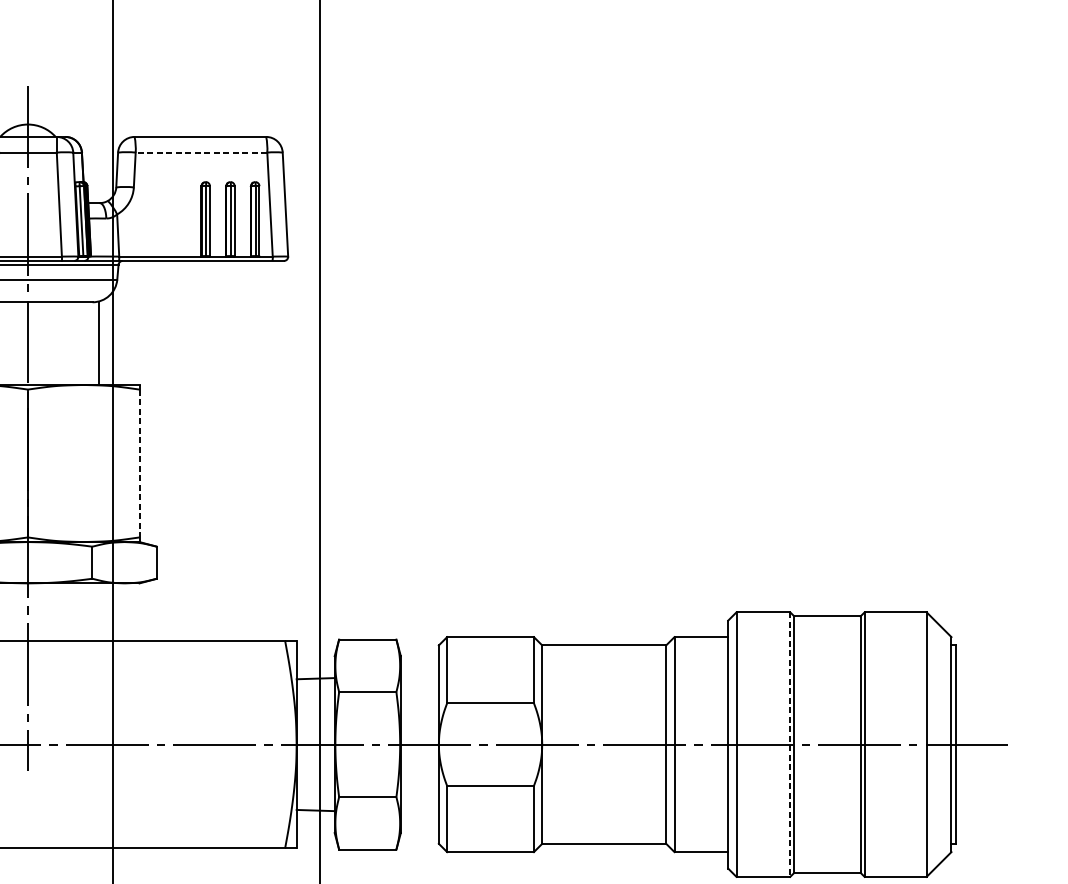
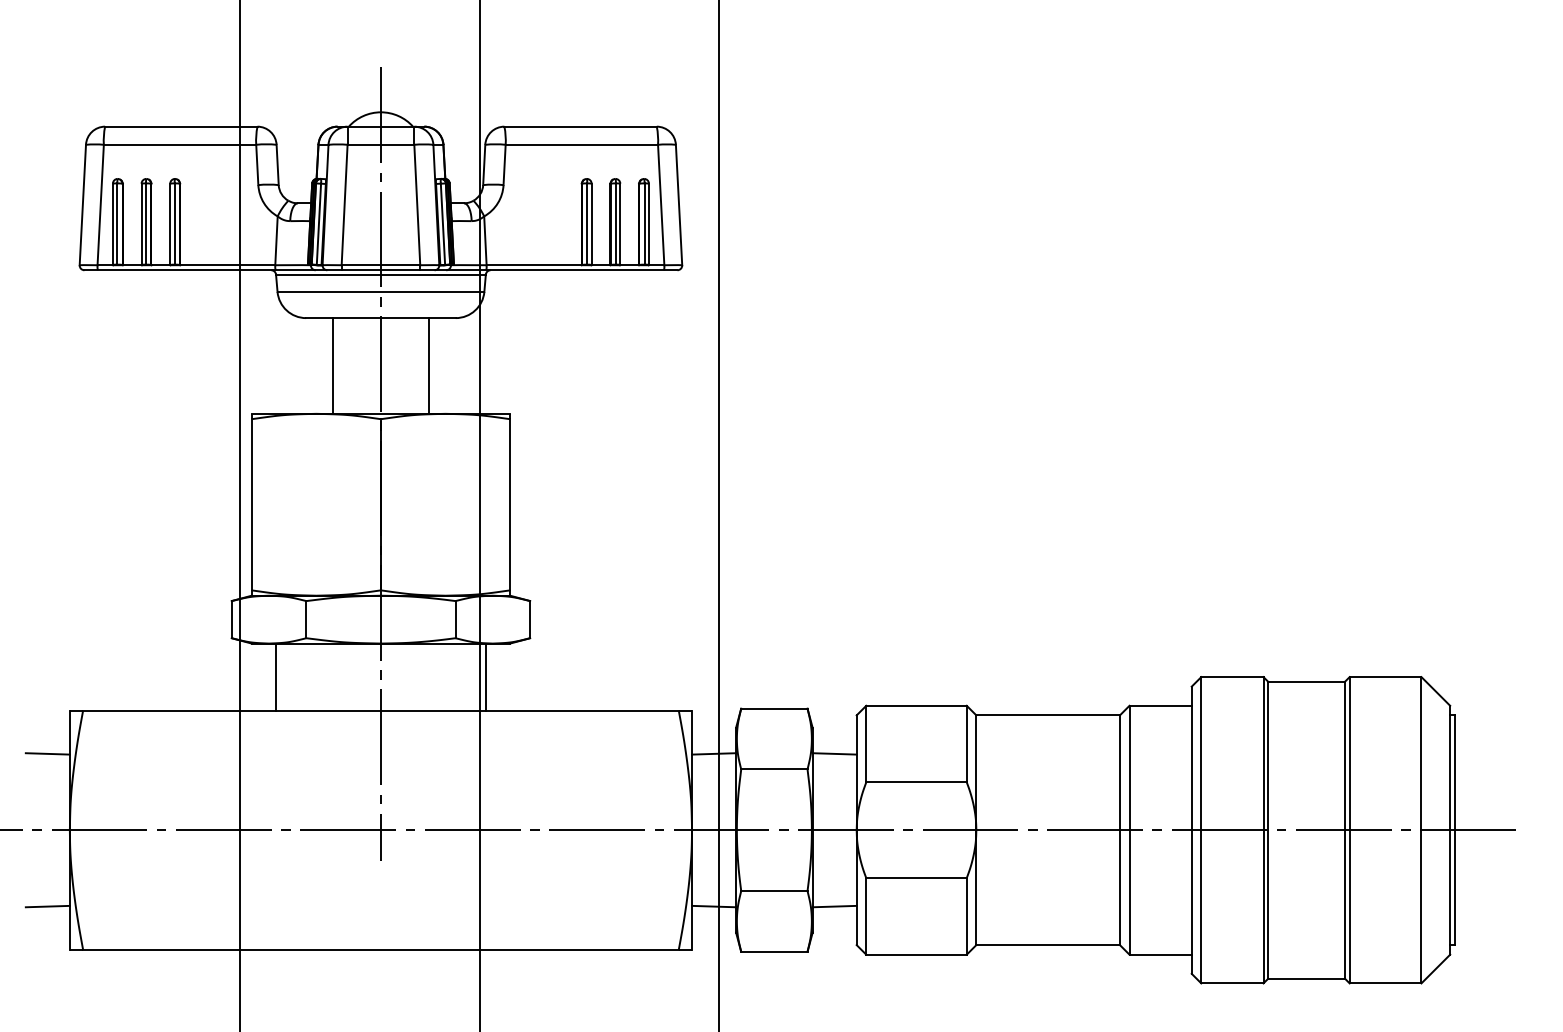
line: (201, 152) -> (581, 144), dashed -> solid
line: (98, 343) -> (428, 365), moved
line: (139, 463) -> (510, 504), dashed -> solid
line: (119, 611) -> (486, 676), added
line: (419, 678) -> (834, 753), added
line: (790, 744) -> (1263, 830), dashed -> solid
line: (419, 810) -> (834, 906), added

